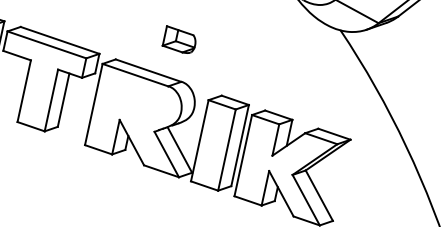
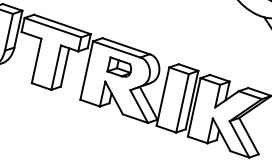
part: (178, 39) -> (118, 66), moved

